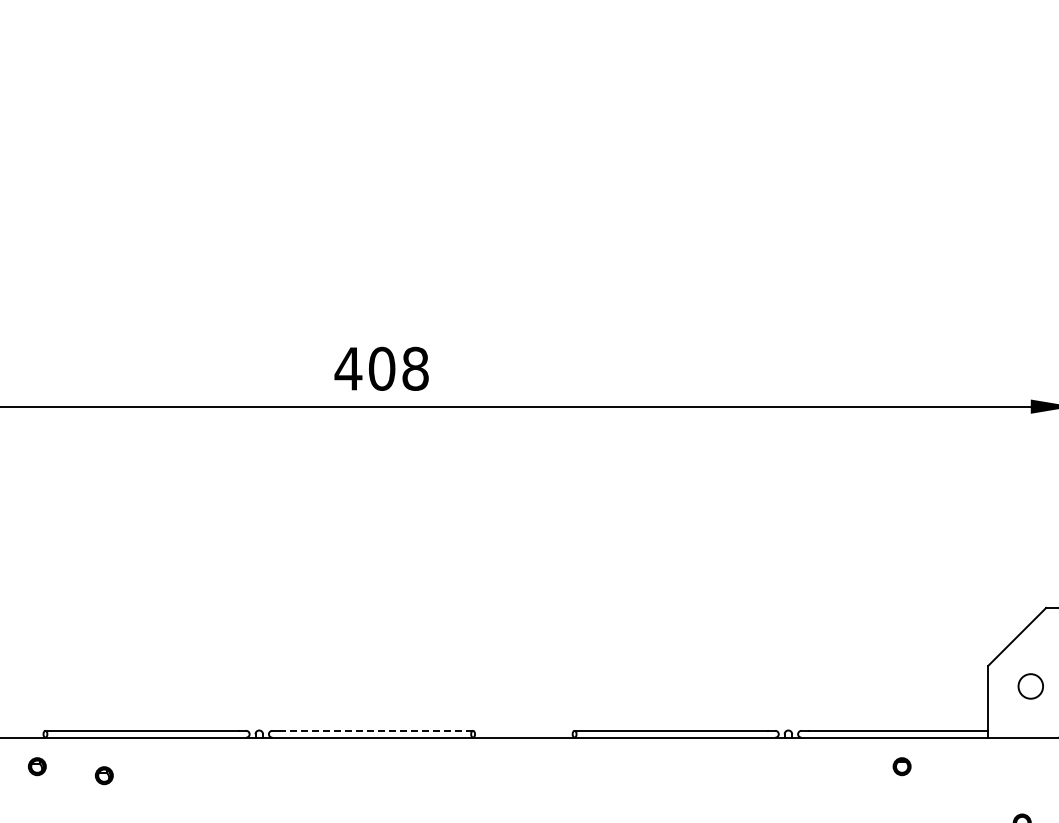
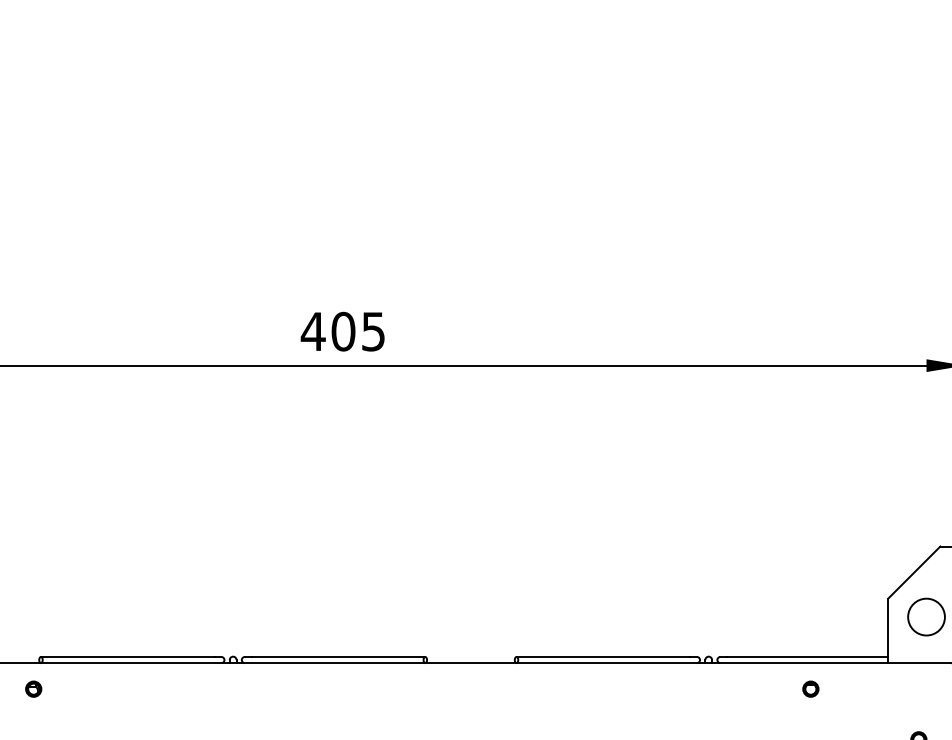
text: (415, 368) -> (373, 331), 408 -> 405
circle: (1030, 685) -> (926, 616), size x1.67
line: (376, 730) -> (338, 656), dashed -> solid
part: (104, 775) -> (94, 697), removed

